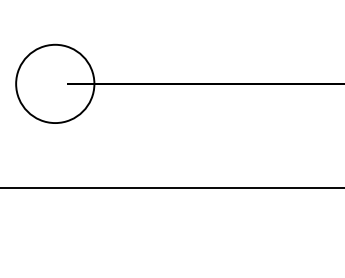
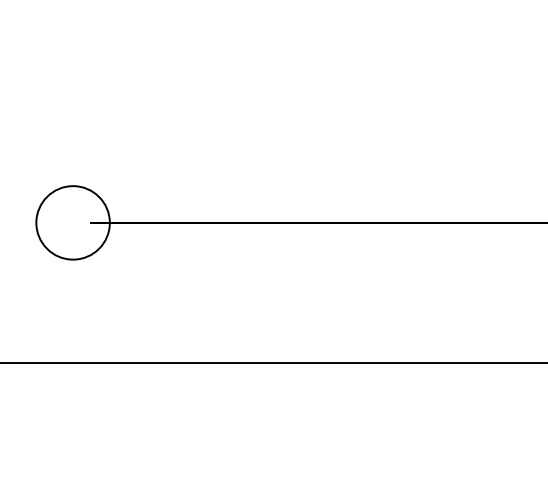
circle: (54, 83) -> (72, 222), size x0.7

